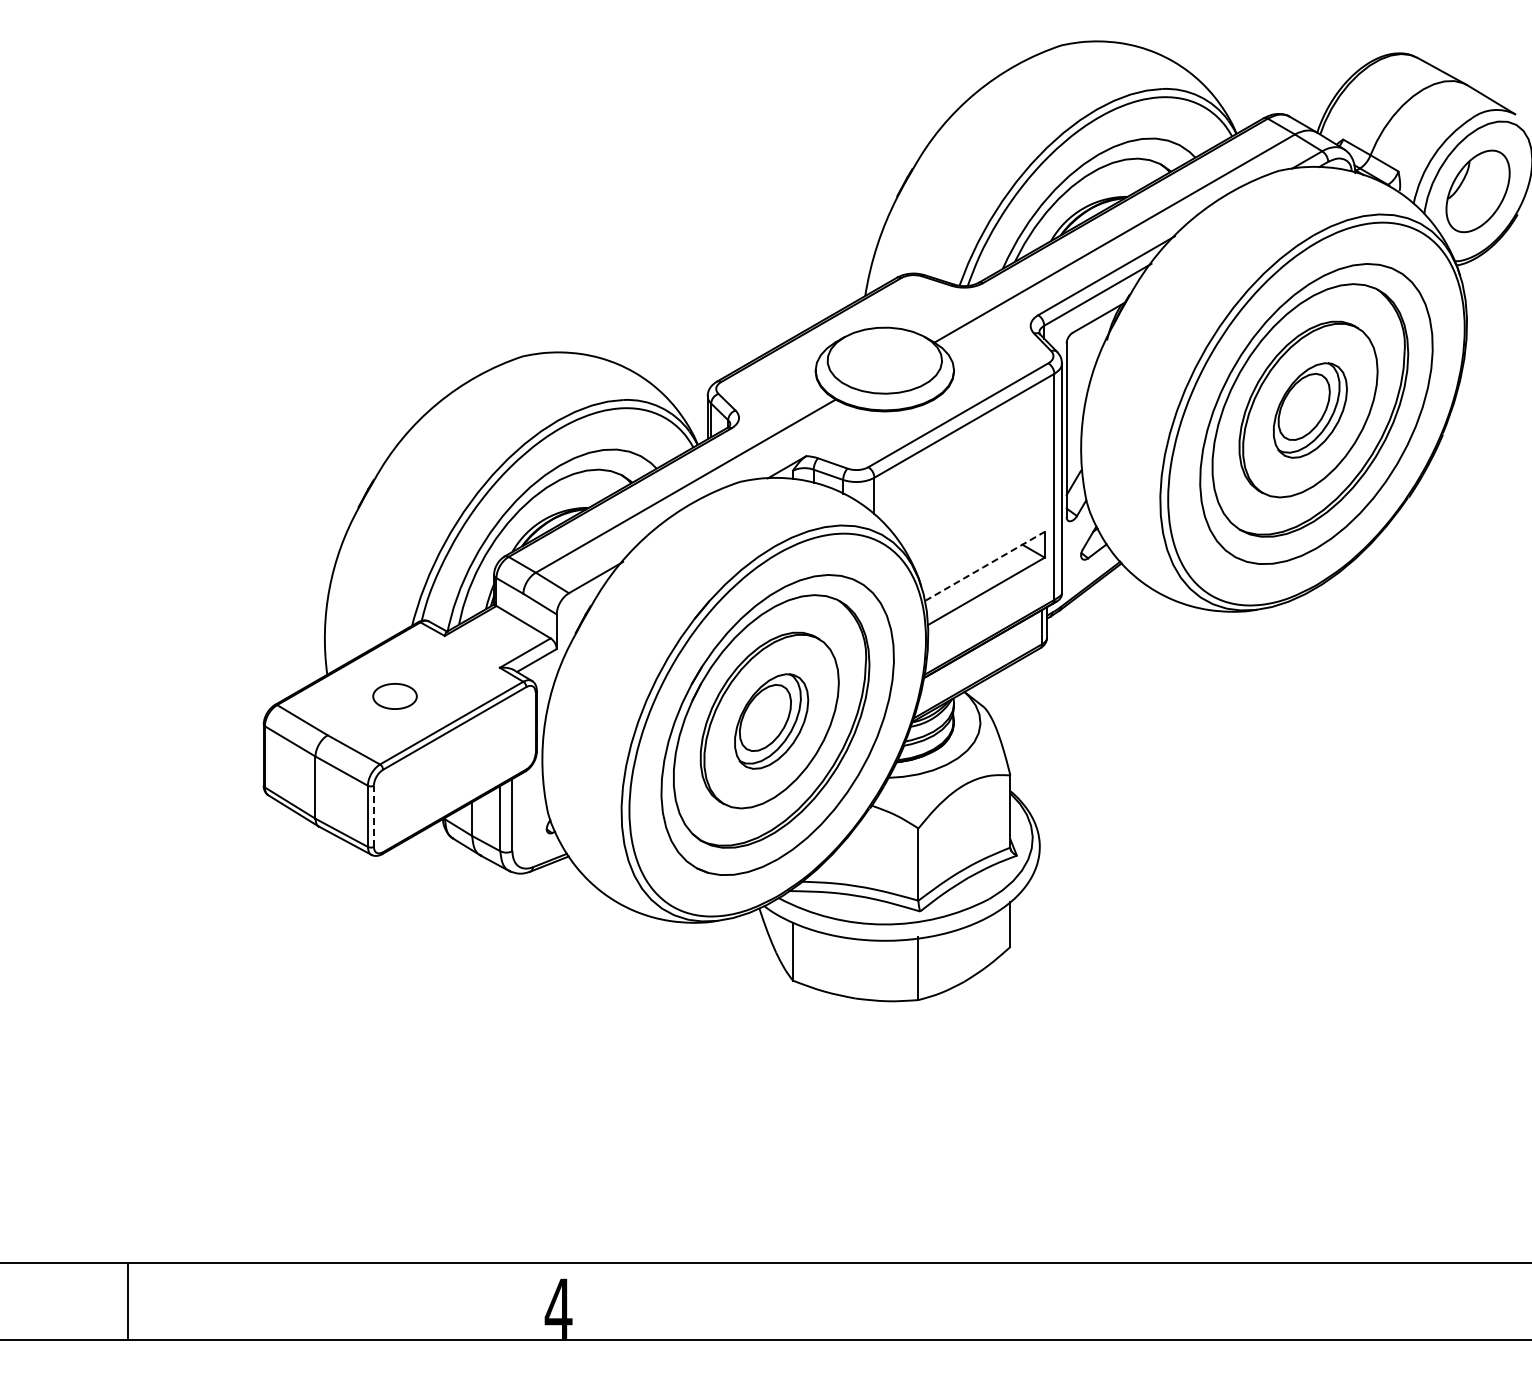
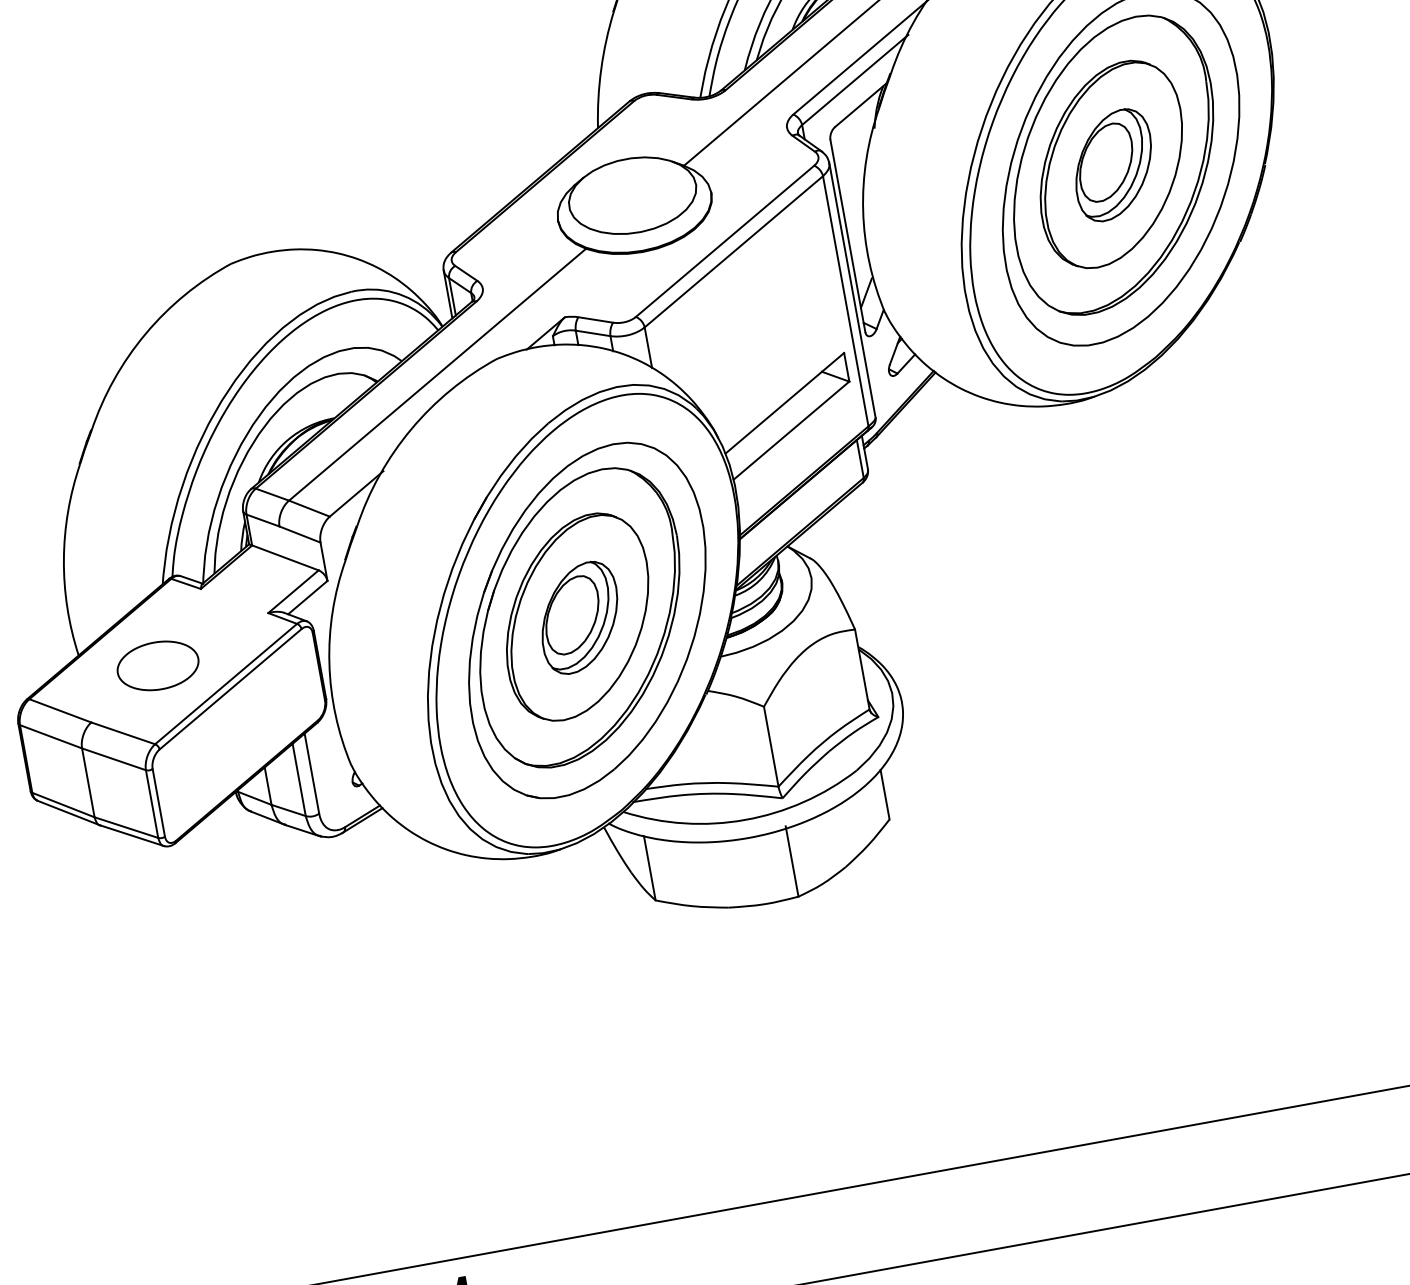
line: (985, 566) -> (785, 403), dashed -> solid
part: (394, 696) -> (157, 666), size x1.67
line: (373, 816) -> (158, 803), dashed -> solid

